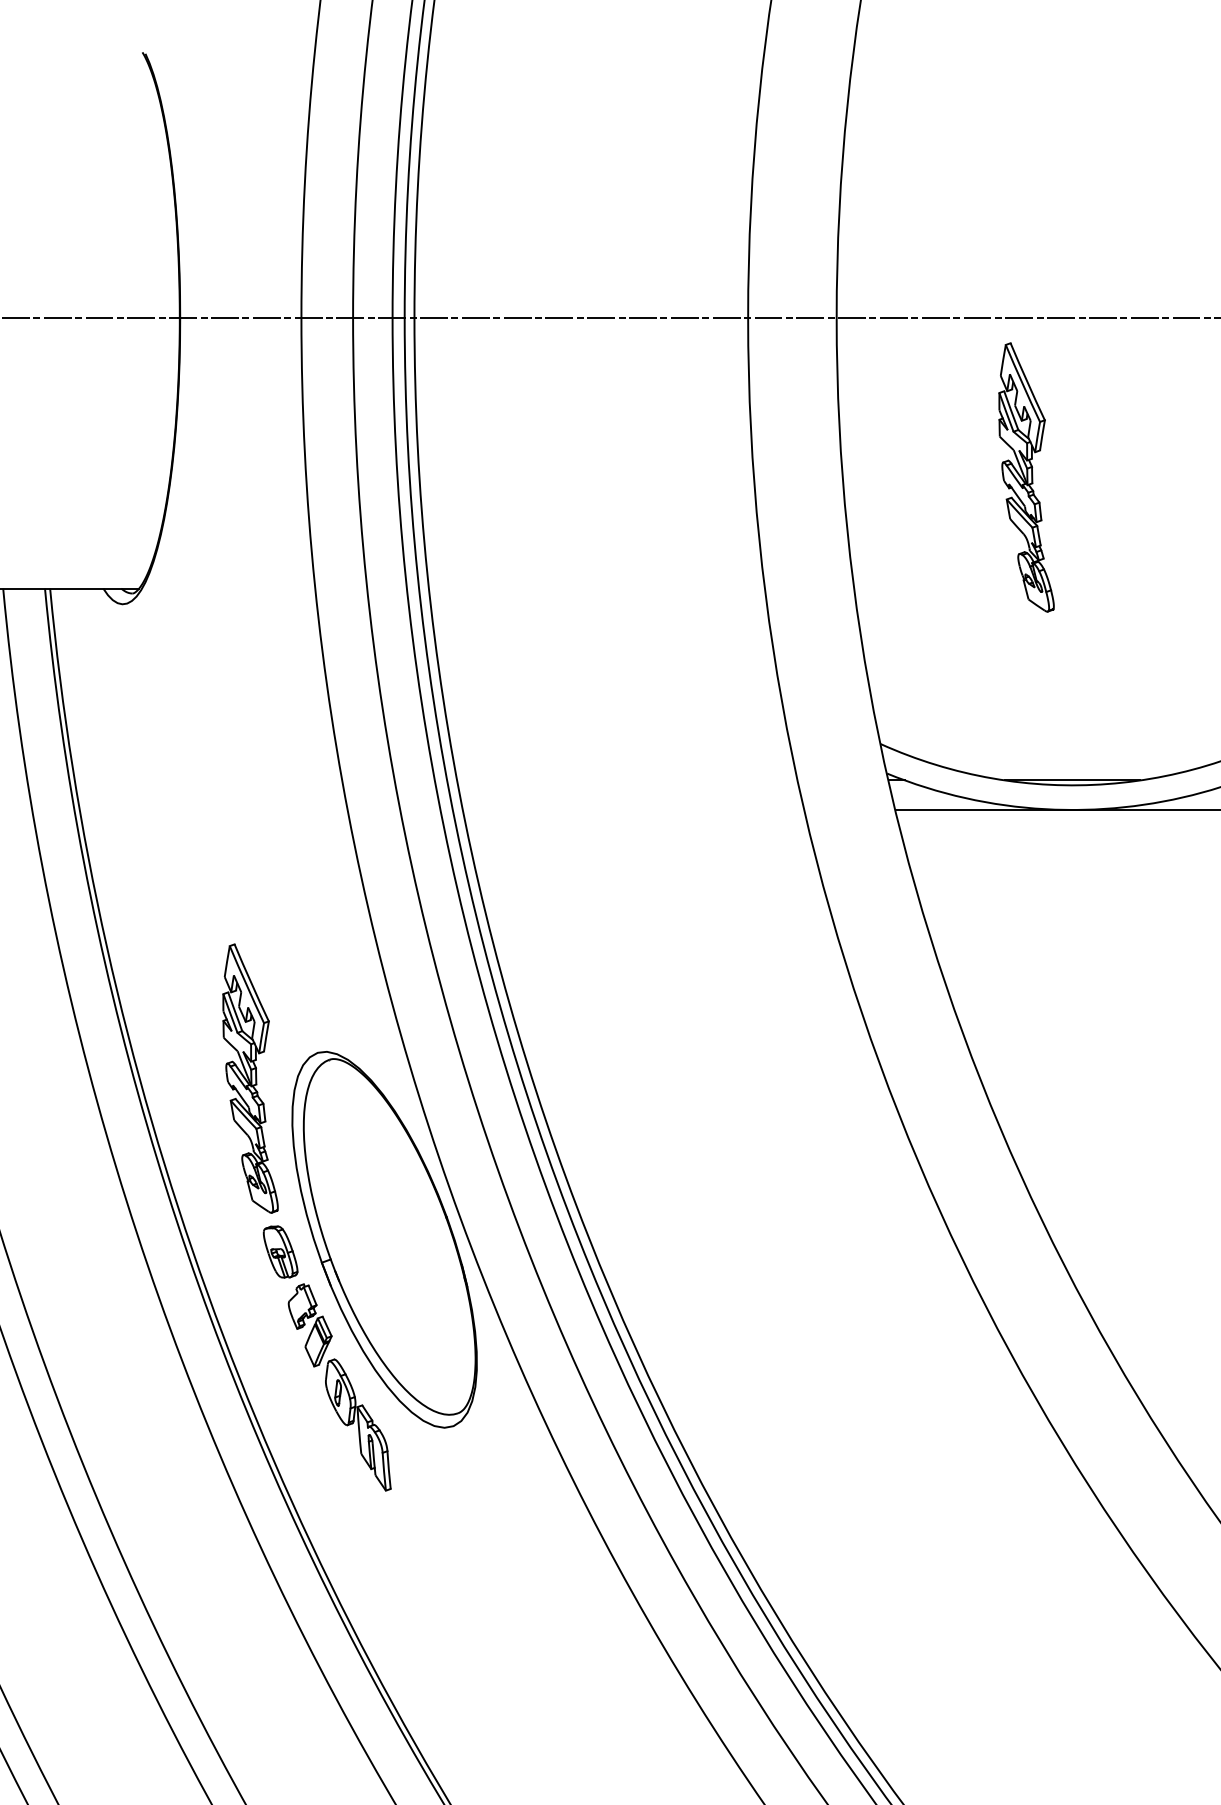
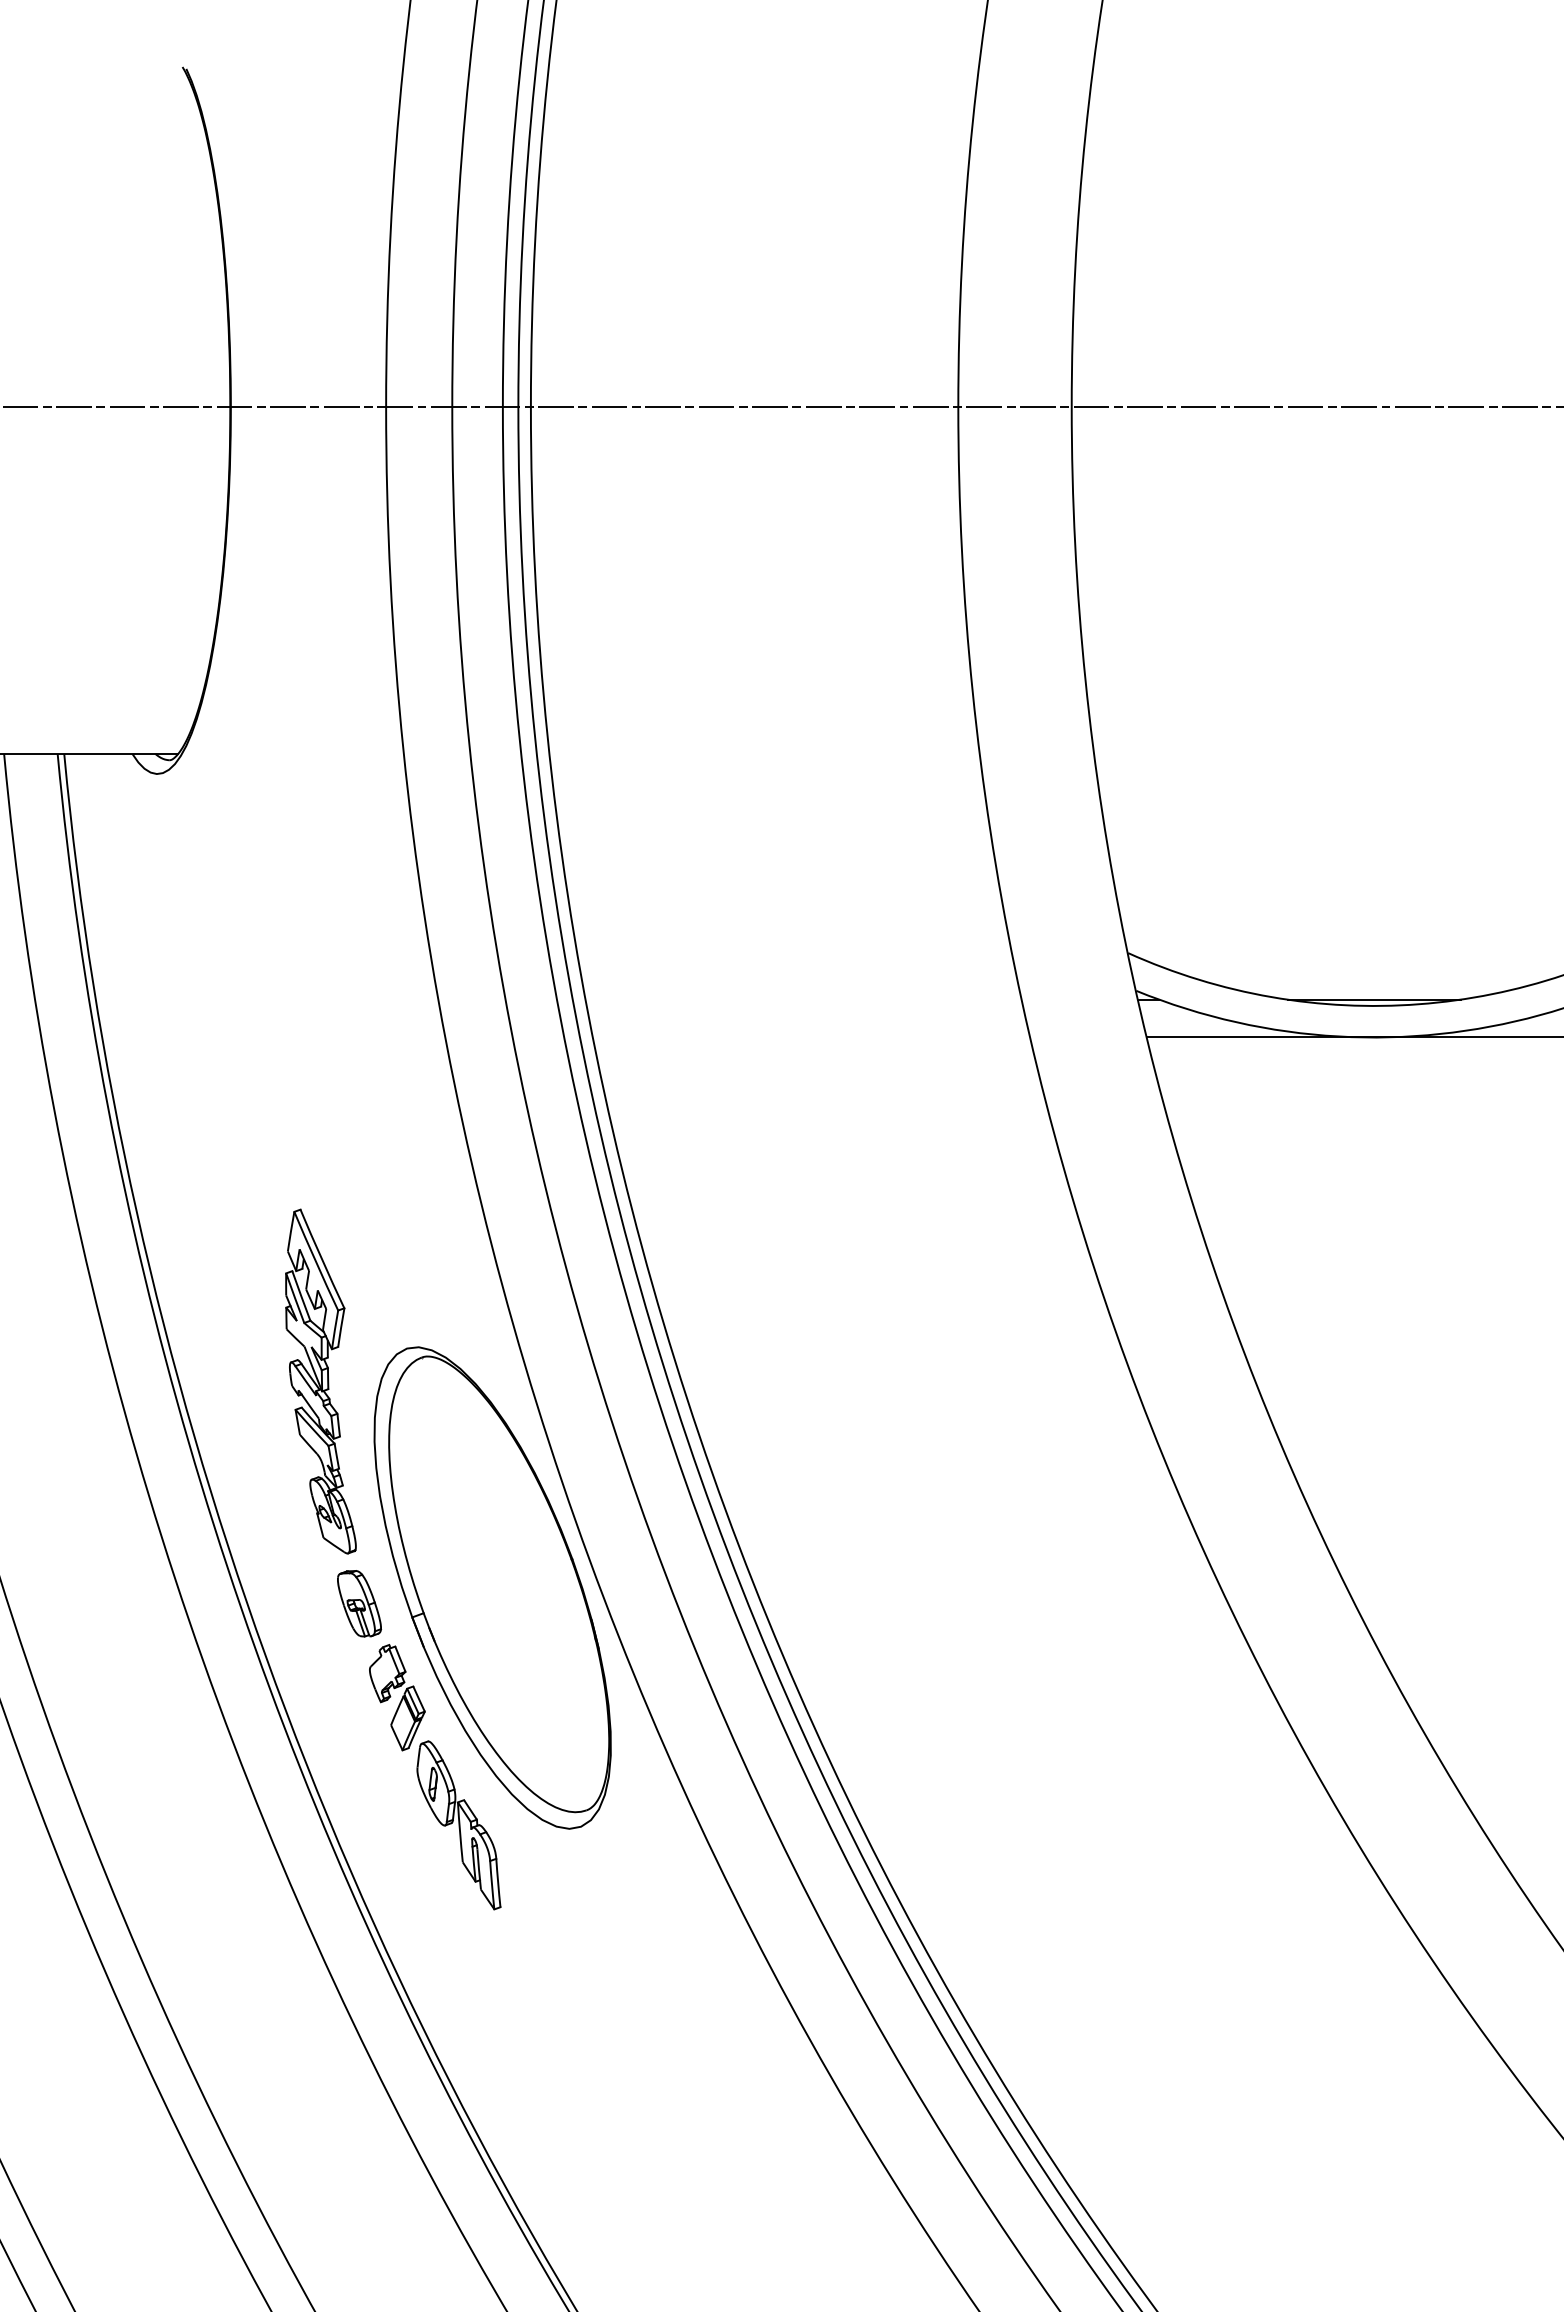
part: (1026, 477) -> (1314, 611), removed

